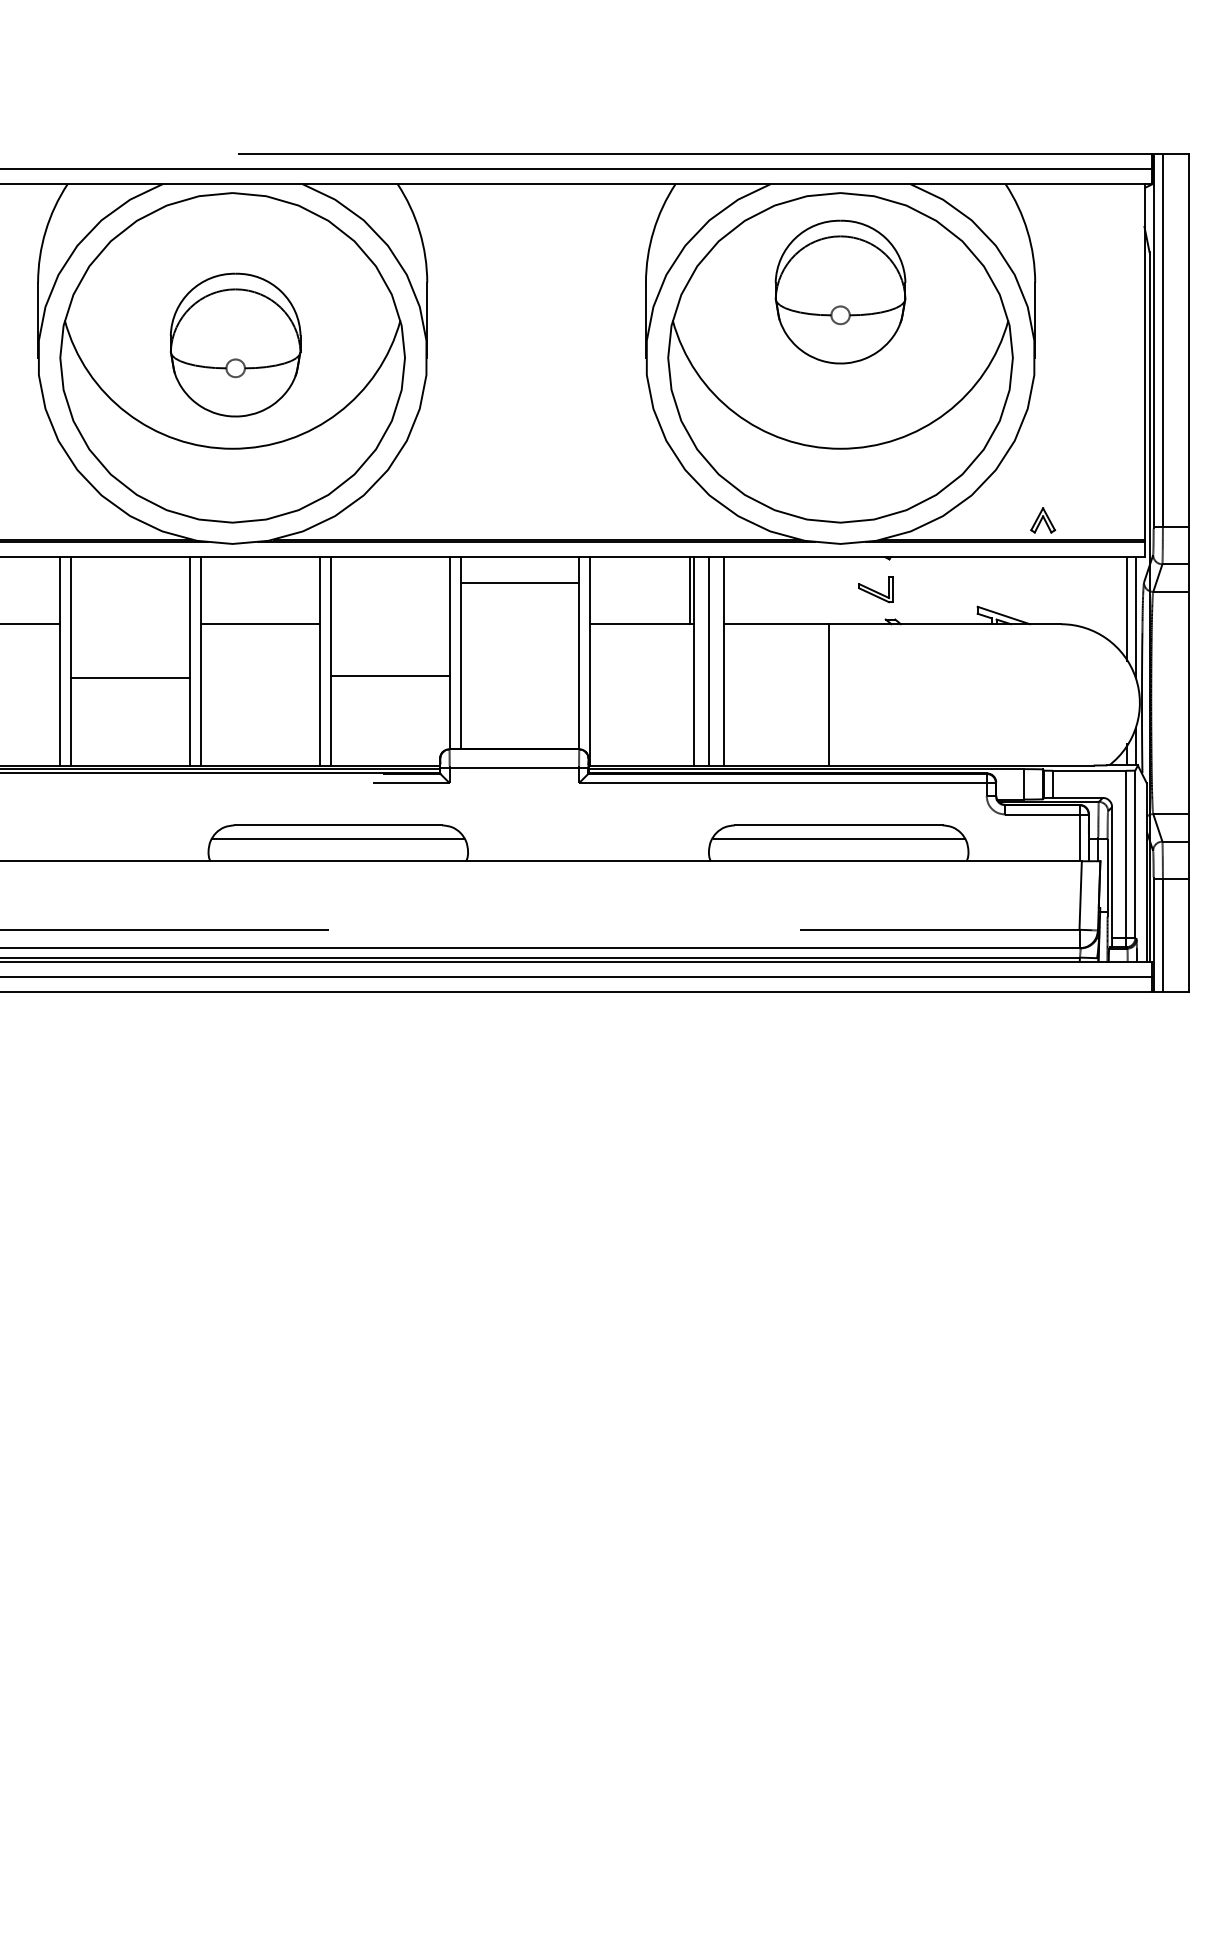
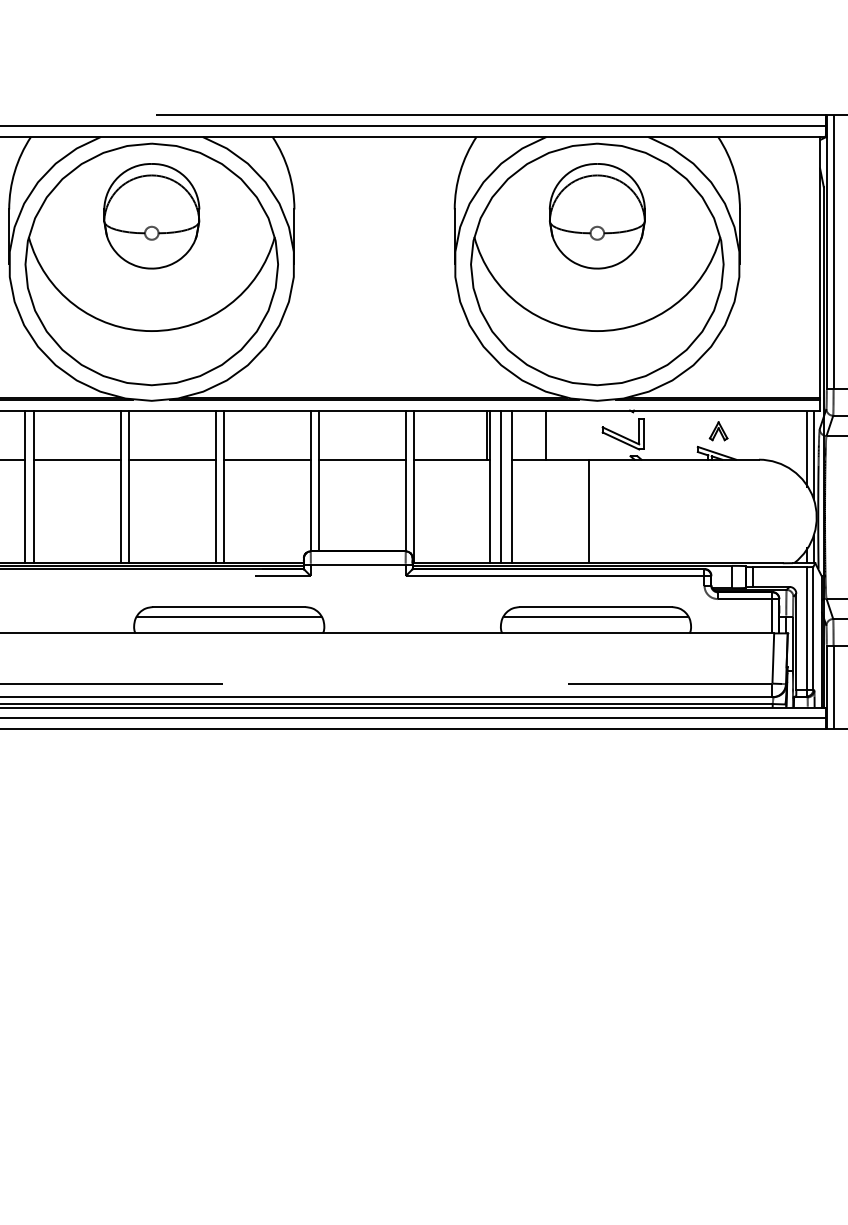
part: (235, 344) -> (151, 215), moved
part: (1043, 520) -> (718, 431), moved
line: (519, 583) -> (362, 459), moved
part: (875, 589) -> (622, 434), size x1.67
line: (770, 590) -> (545, 434), added
line: (389, 676) -> (266, 459), moved
line: (130, 678) -> (76, 459), moved

